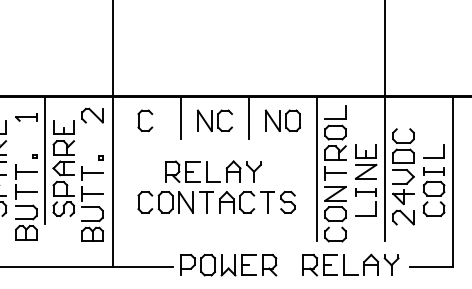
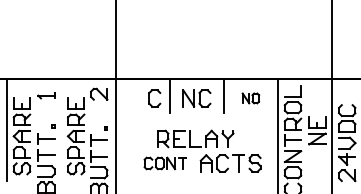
part: (145, 120) -> (154, 98), moved
part: (282, 120) -> (250, 98), size x0.6
line: (45, 160) -> (61, 130), removed
part: (365, 192) -> (316, 155), removed
part: (175, 202) -> (165, 163), size x0.7

